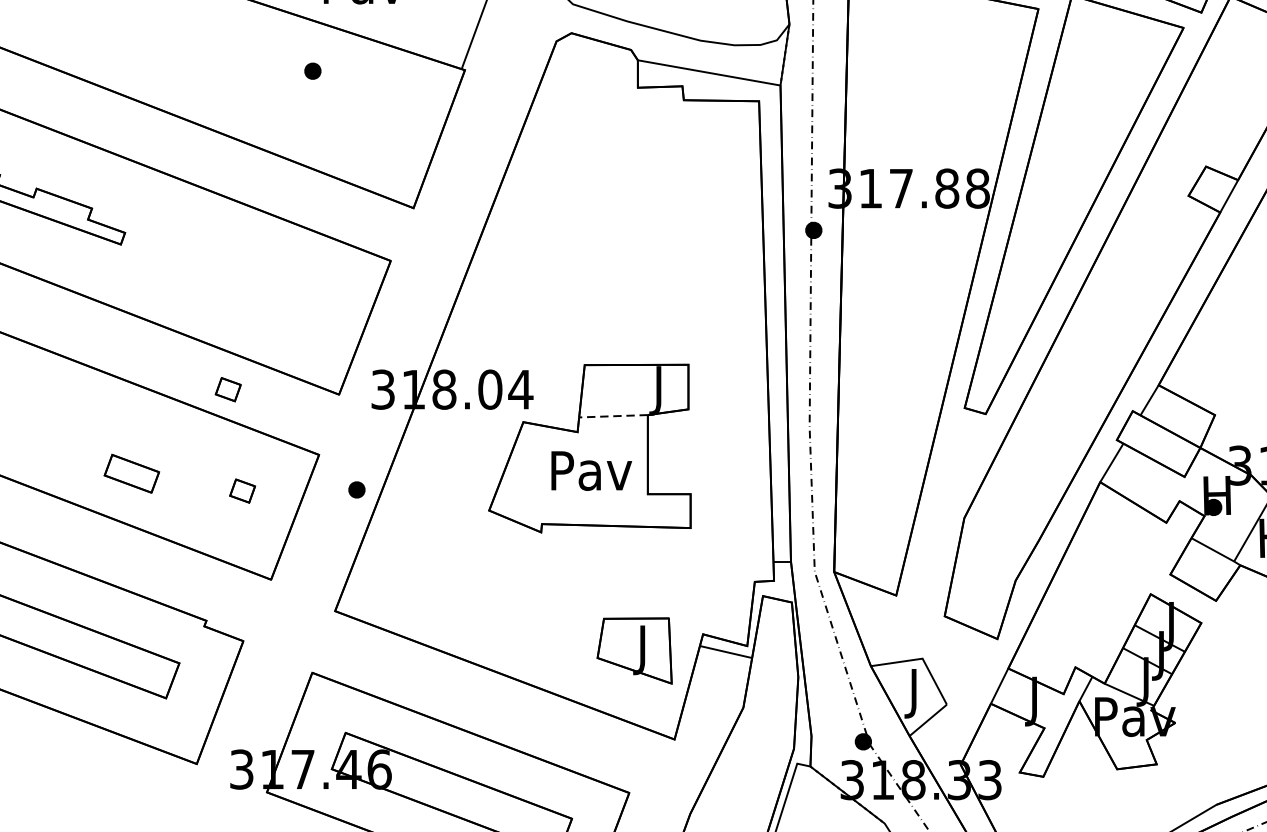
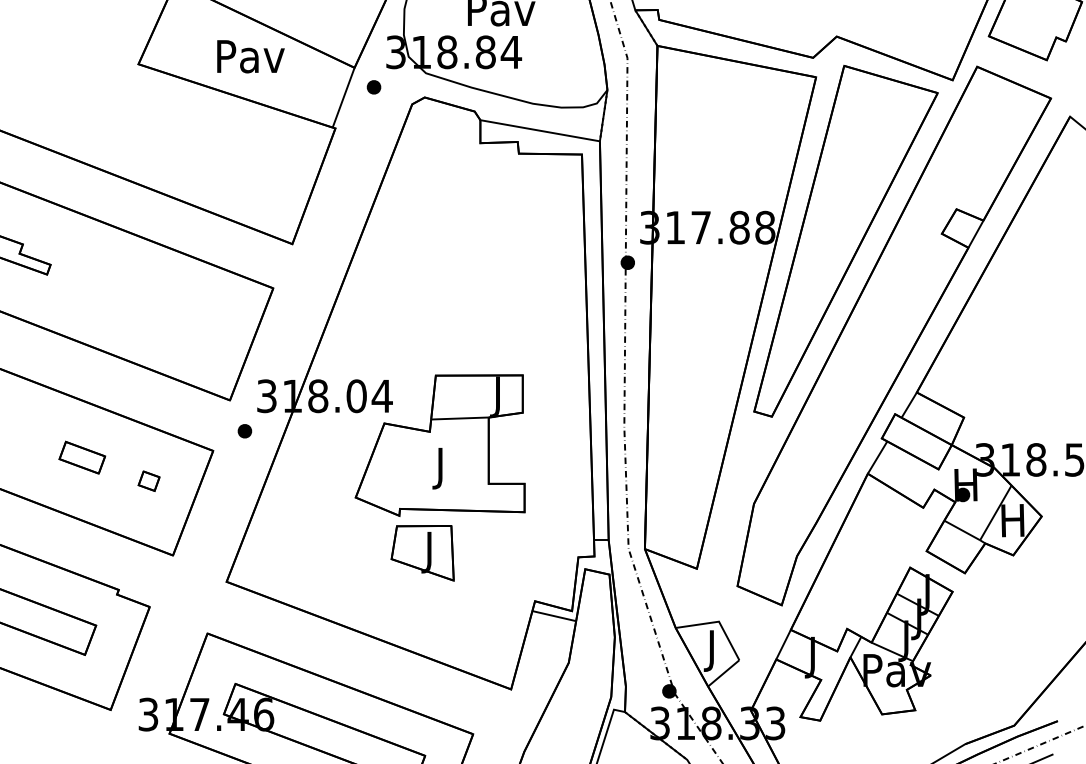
part: (312, 71) -> (373, 87), moved
part: (227, 388) -> (136, 395), removed
line: (612, 416) -> (459, 418), dashed -> solid
part: (132, 473) -> (82, 457), moved
text: (591, 475) -> (441, 468), Pav -> J
part: (356, 490) -> (244, 431), moved
part: (634, 651) -> (422, 553), moved

